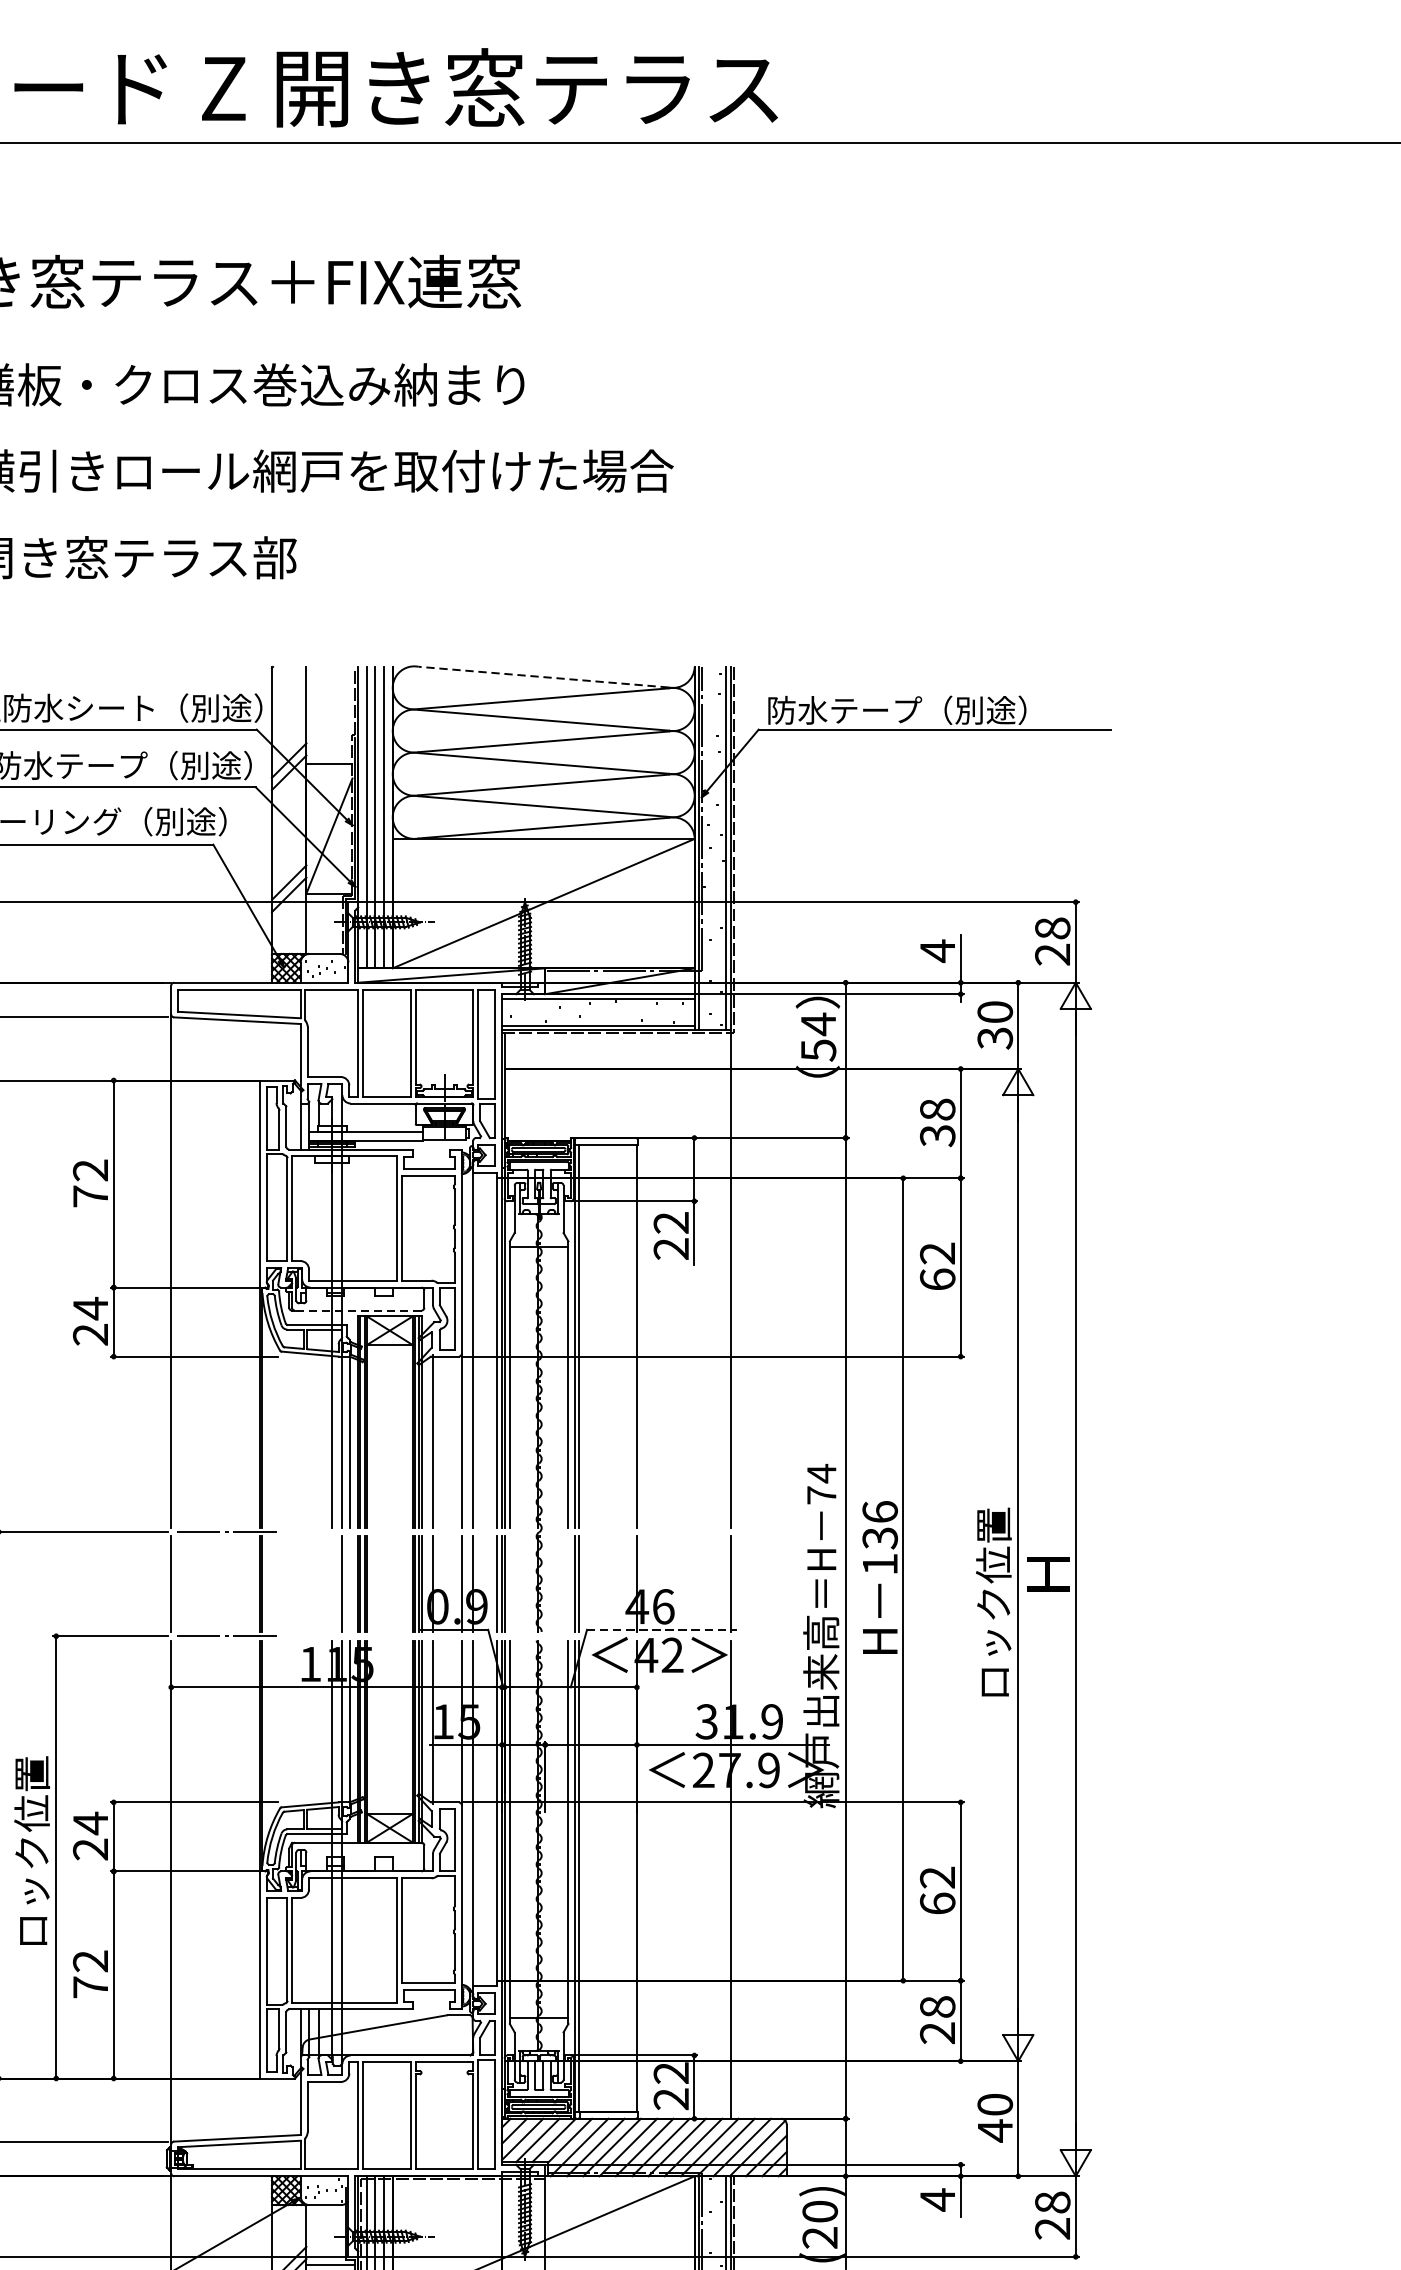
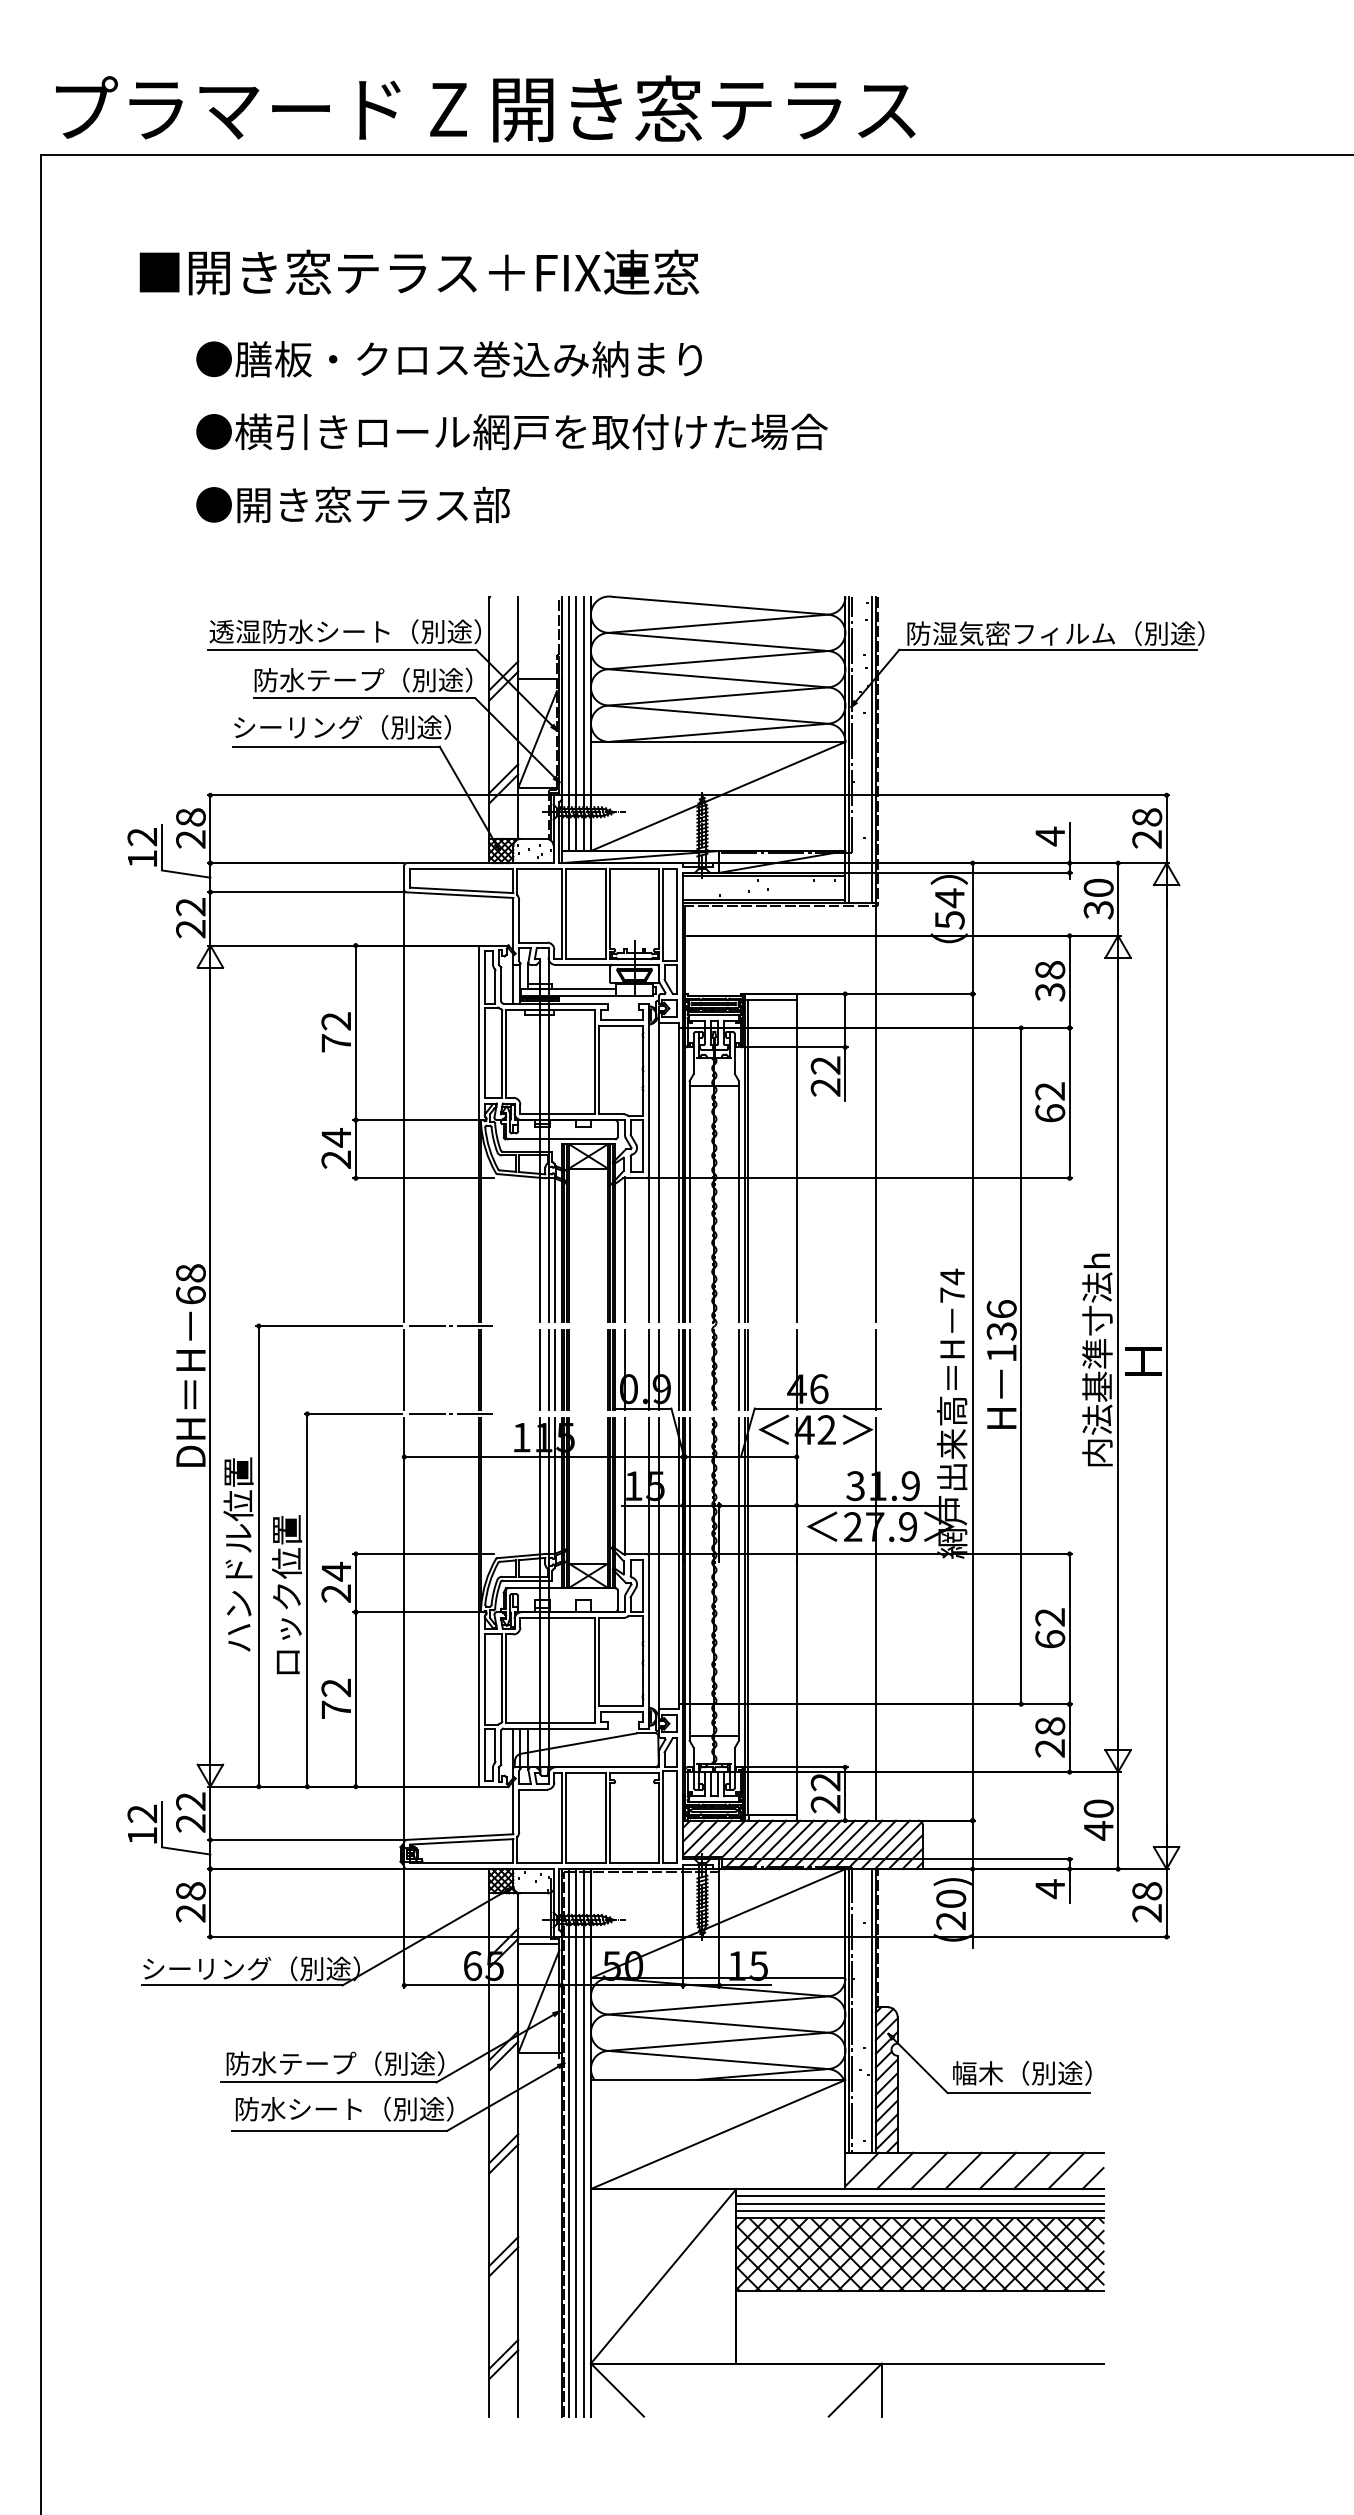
line: (544, 677) -> (718, 605), dashed -> solid
text: (959, 710) -> (1068, 633), 防水テープ（別途） -> 防湿気密フィルム（別途）
line: (357, 1310) -> (561, 1139), dashed -> solid
text: (993, 1571) -> (1097, 1359), ロック位置 -> 内法基準寸法h
line: (332, 1583) -> (540, 1369), added
line: (349, 1583) -> (554, 1369), added
line: (510, 1583) -> (690, 1369), added
line: (567, 1583) -> (738, 1369), added
line: (662, 1629) -> (818, 1408), dashed -> solid

